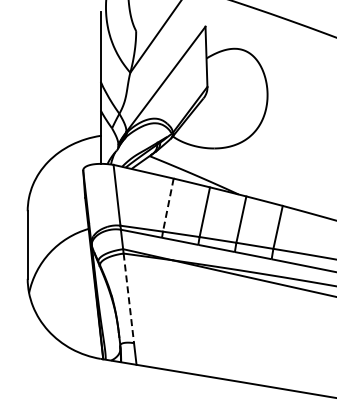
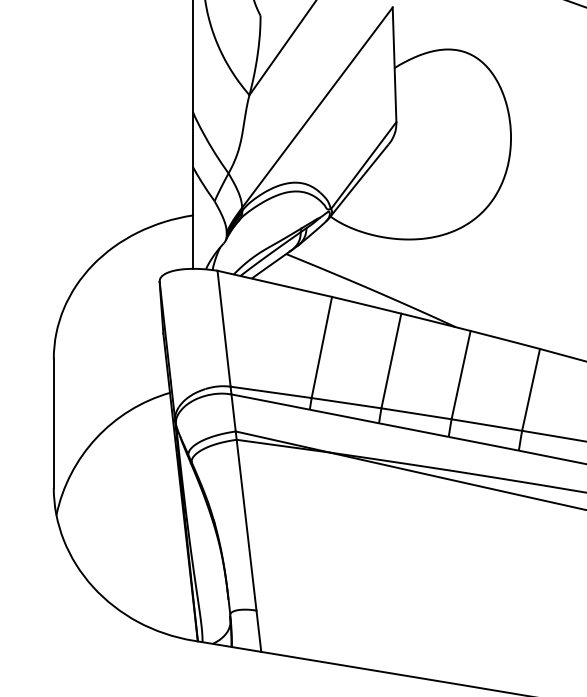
line: (168, 205) -> (322, 348), dashed -> solid
line: (128, 298) -> (245, 525), dashed -> solid

